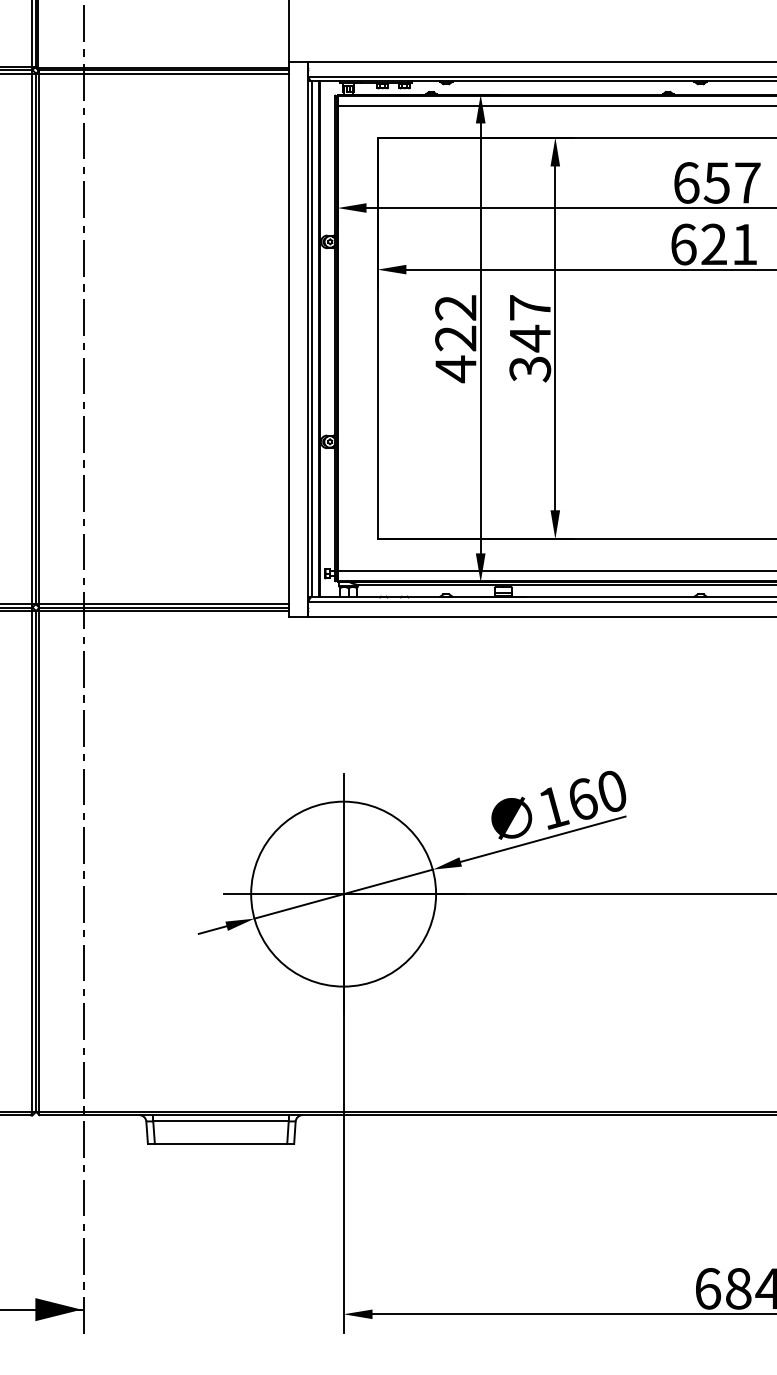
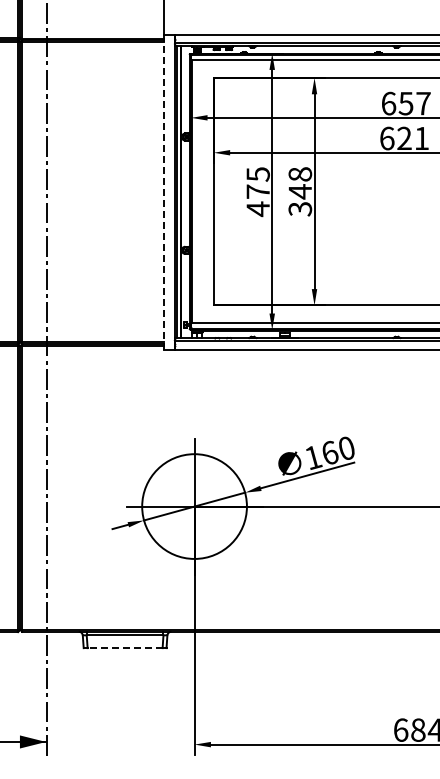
text: (530, 308) -> (300, 174), 347 -> 348
text: (454, 322) -> (257, 182), 422 -> 475
line: (288, 339) -> (163, 192), solid -> dashed
line: (219, 1144) -> (124, 648), solid -> dashed

